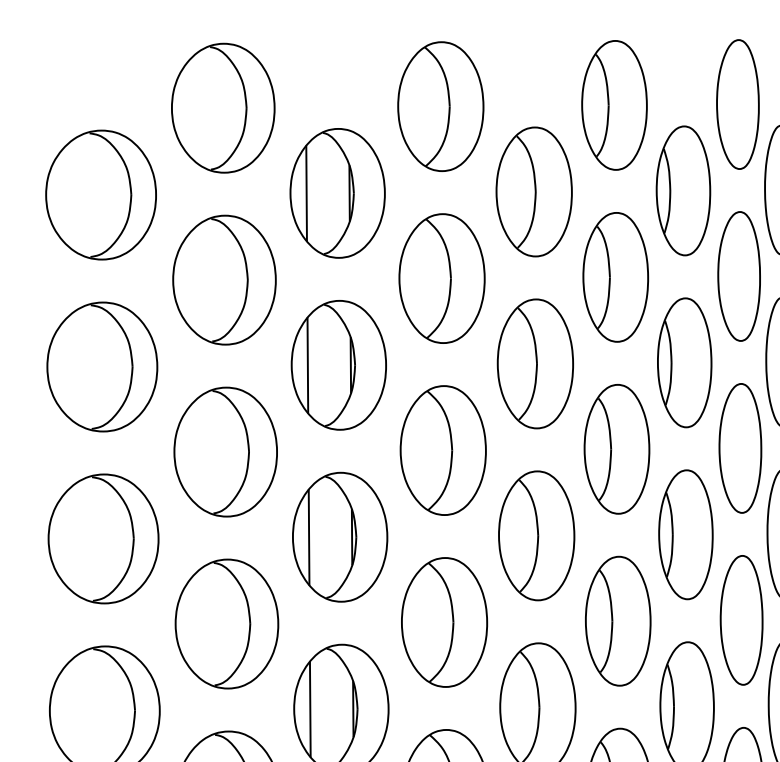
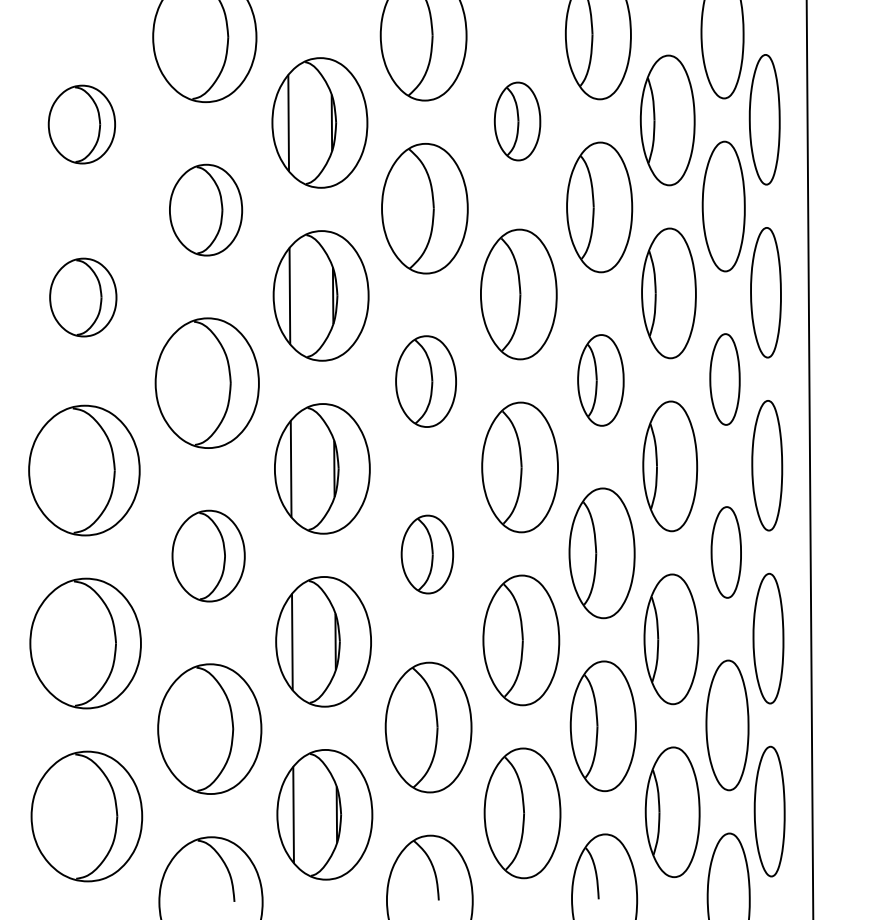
part: (534, 191) -> (517, 121), size x0.6
part: (100, 194) -> (81, 124), size x0.6
part: (223, 279) -> (205, 209), size x0.7
part: (102, 366) -> (83, 297), size x0.6
part: (739, 448) -> (724, 379), size x0.7
part: (616, 449) -> (600, 380), size x0.7
part: (442, 450) -> (425, 381), size x0.7
part: (741, 620) -> (726, 552), size x0.7
part: (444, 622) -> (427, 554), size x0.6
part: (226, 623) -> (208, 555), size x0.7

